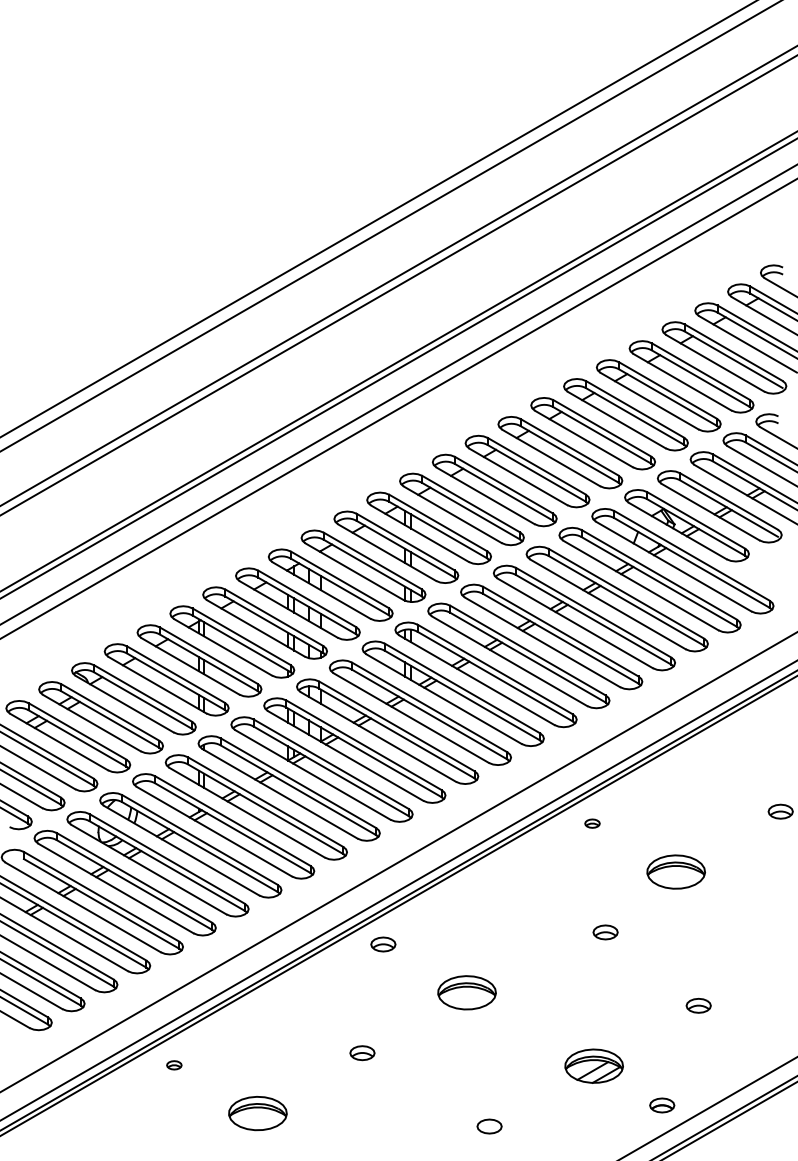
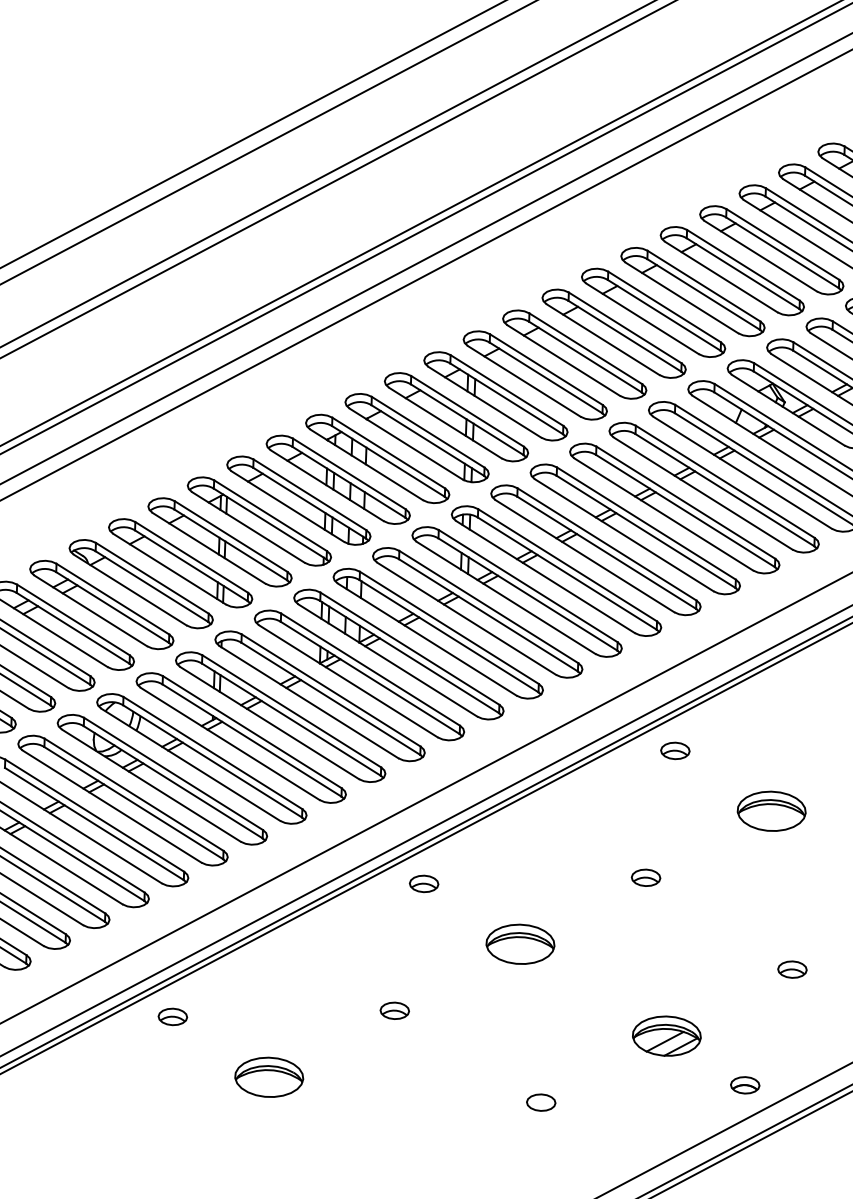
part: (592, 823) -> (675, 750), size x1.67
part: (605, 932) -> (645, 877), moved
part: (174, 1065) -> (173, 1017), size x1.67

